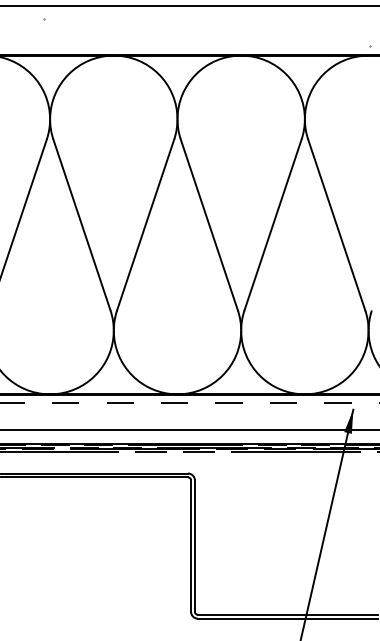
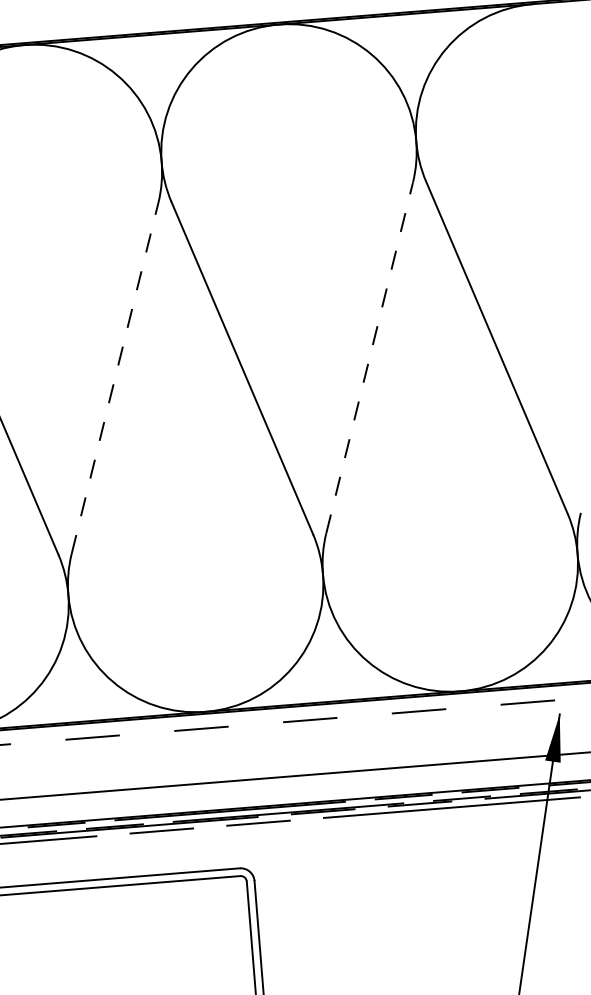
line: (145, 224) -> (114, 377), solid -> dashed
line: (273, 224) -> (370, 356), solid -> dashed

